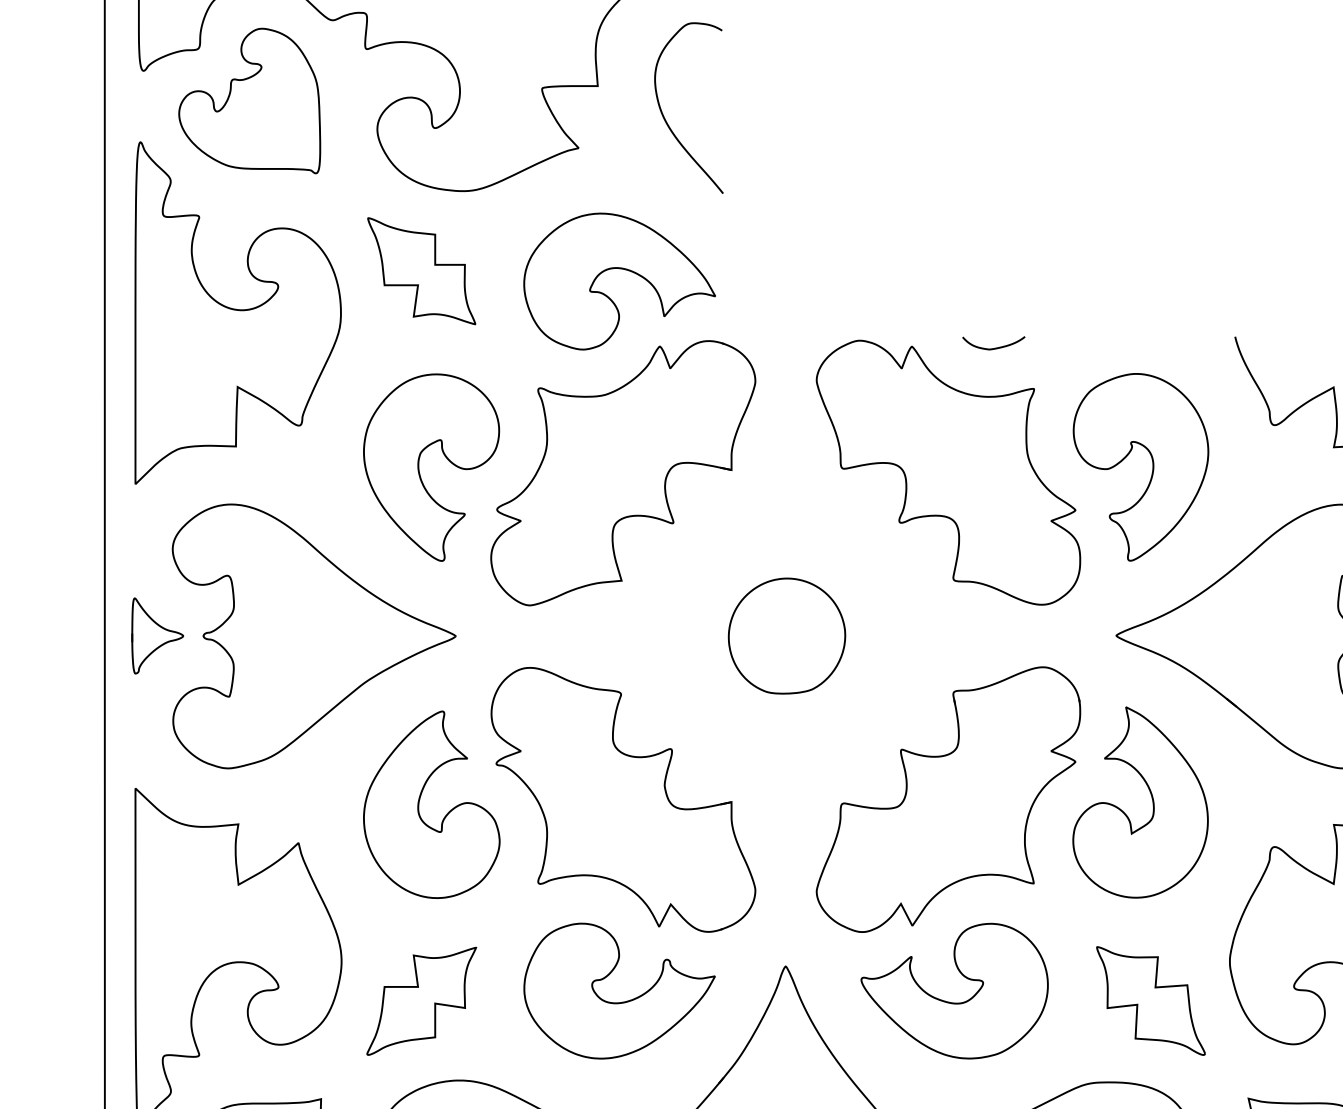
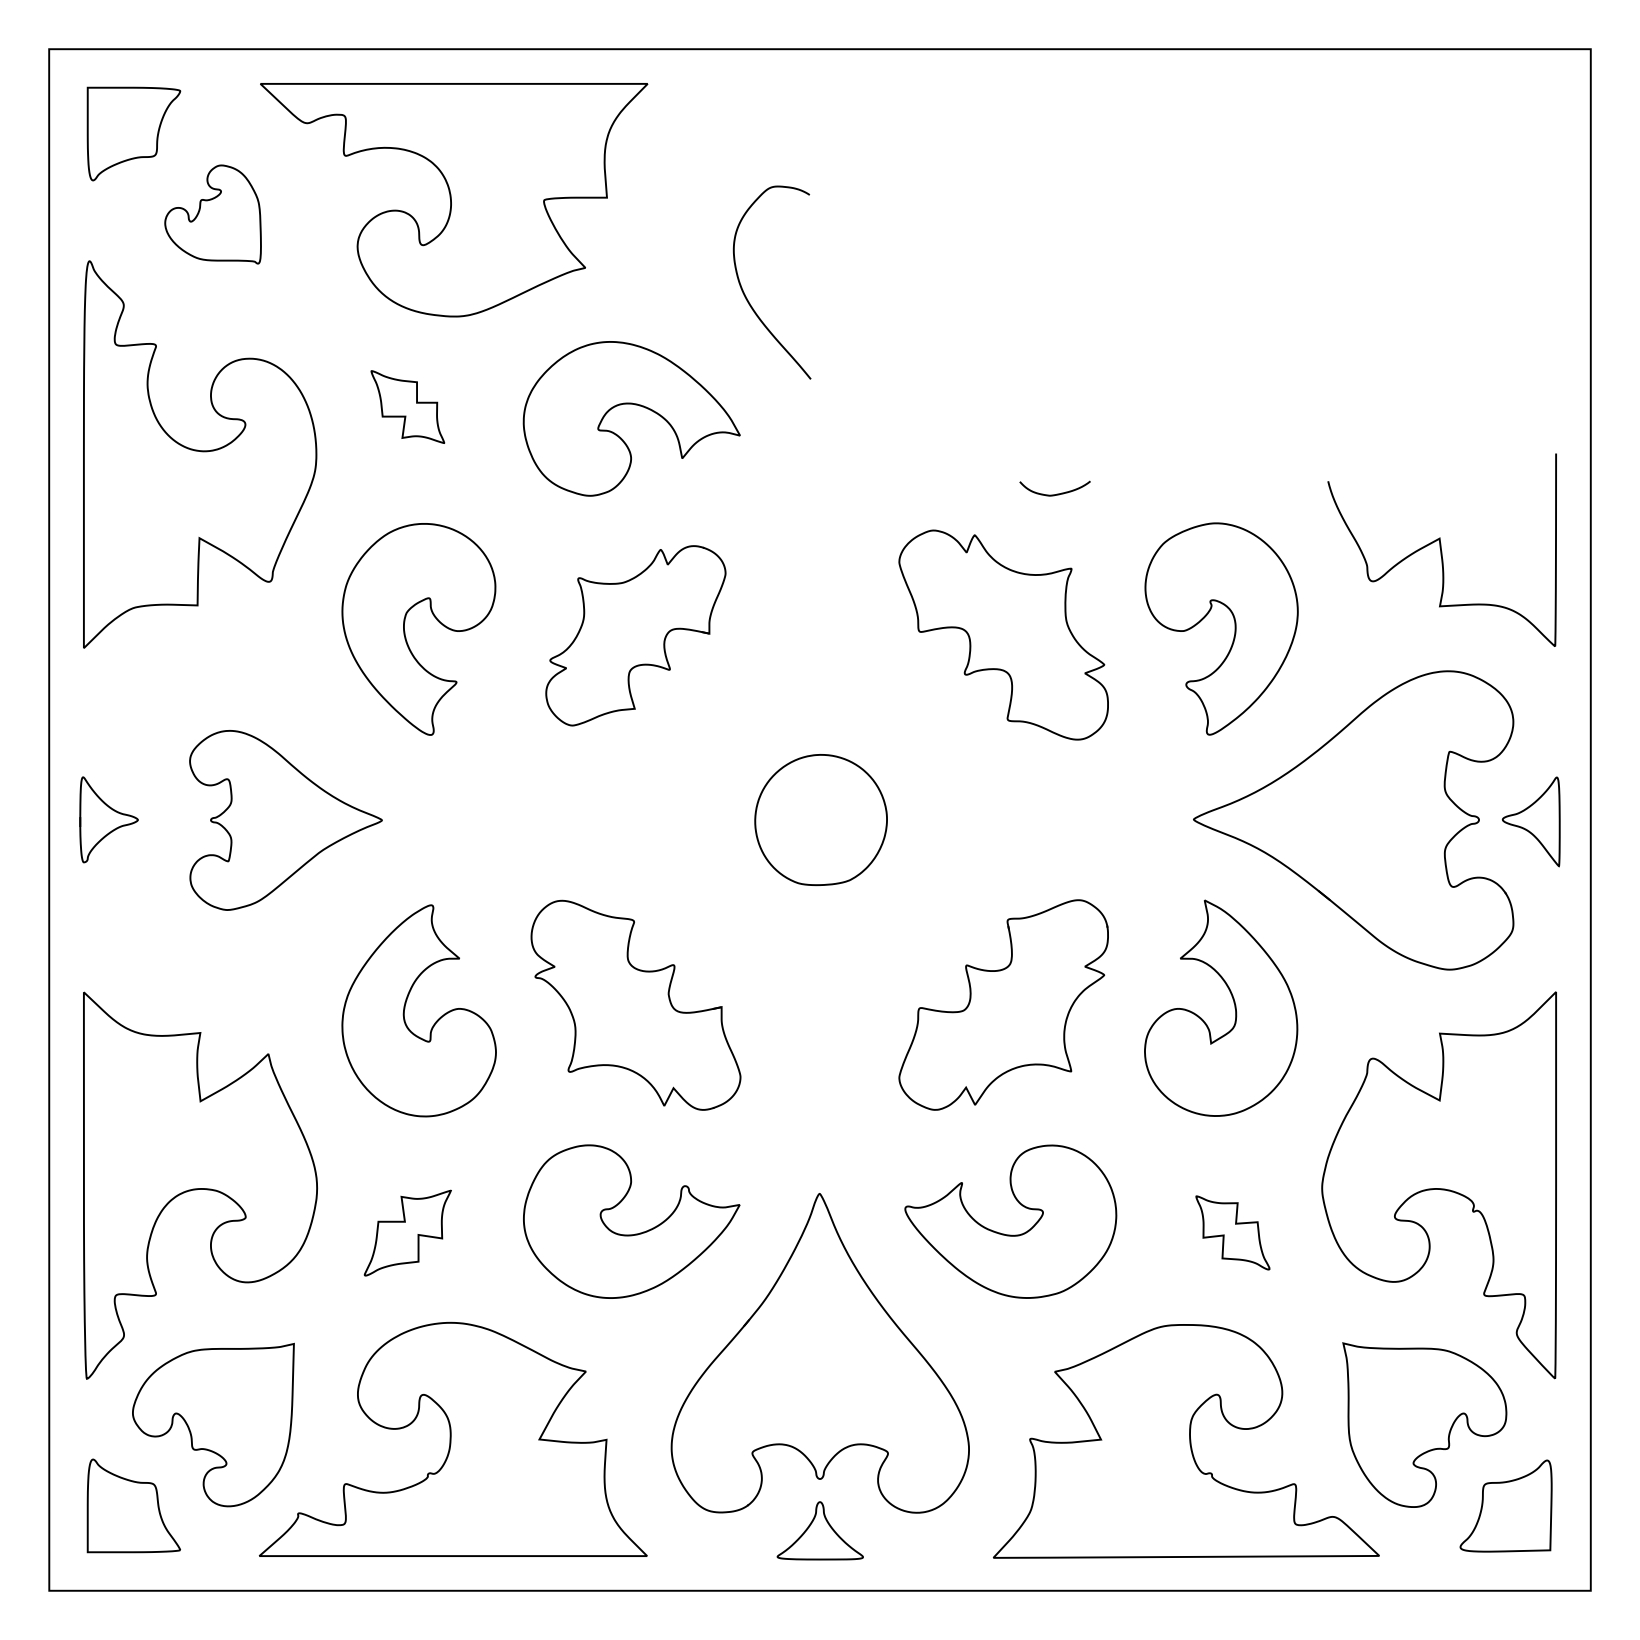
part: (249, 100) -> (212, 214), size x0.6
curve: (665, 118) -> (745, 294), moved
part: (421, 270) -> (407, 406), size x0.6
part: (948, 472) -> (1003, 634), size x0.7
part: (622, 473) -> (635, 635), size x0.6
part: (313, 636) -> (285, 820), size x0.6
part: (948, 799) -> (1003, 1004), size x0.7
part: (622, 800) -> (635, 1005), size x0.7
part: (421, 1000) -> (407, 1232), size x0.7
part: (1150, 1000) -> (1232, 1232), size x0.6

